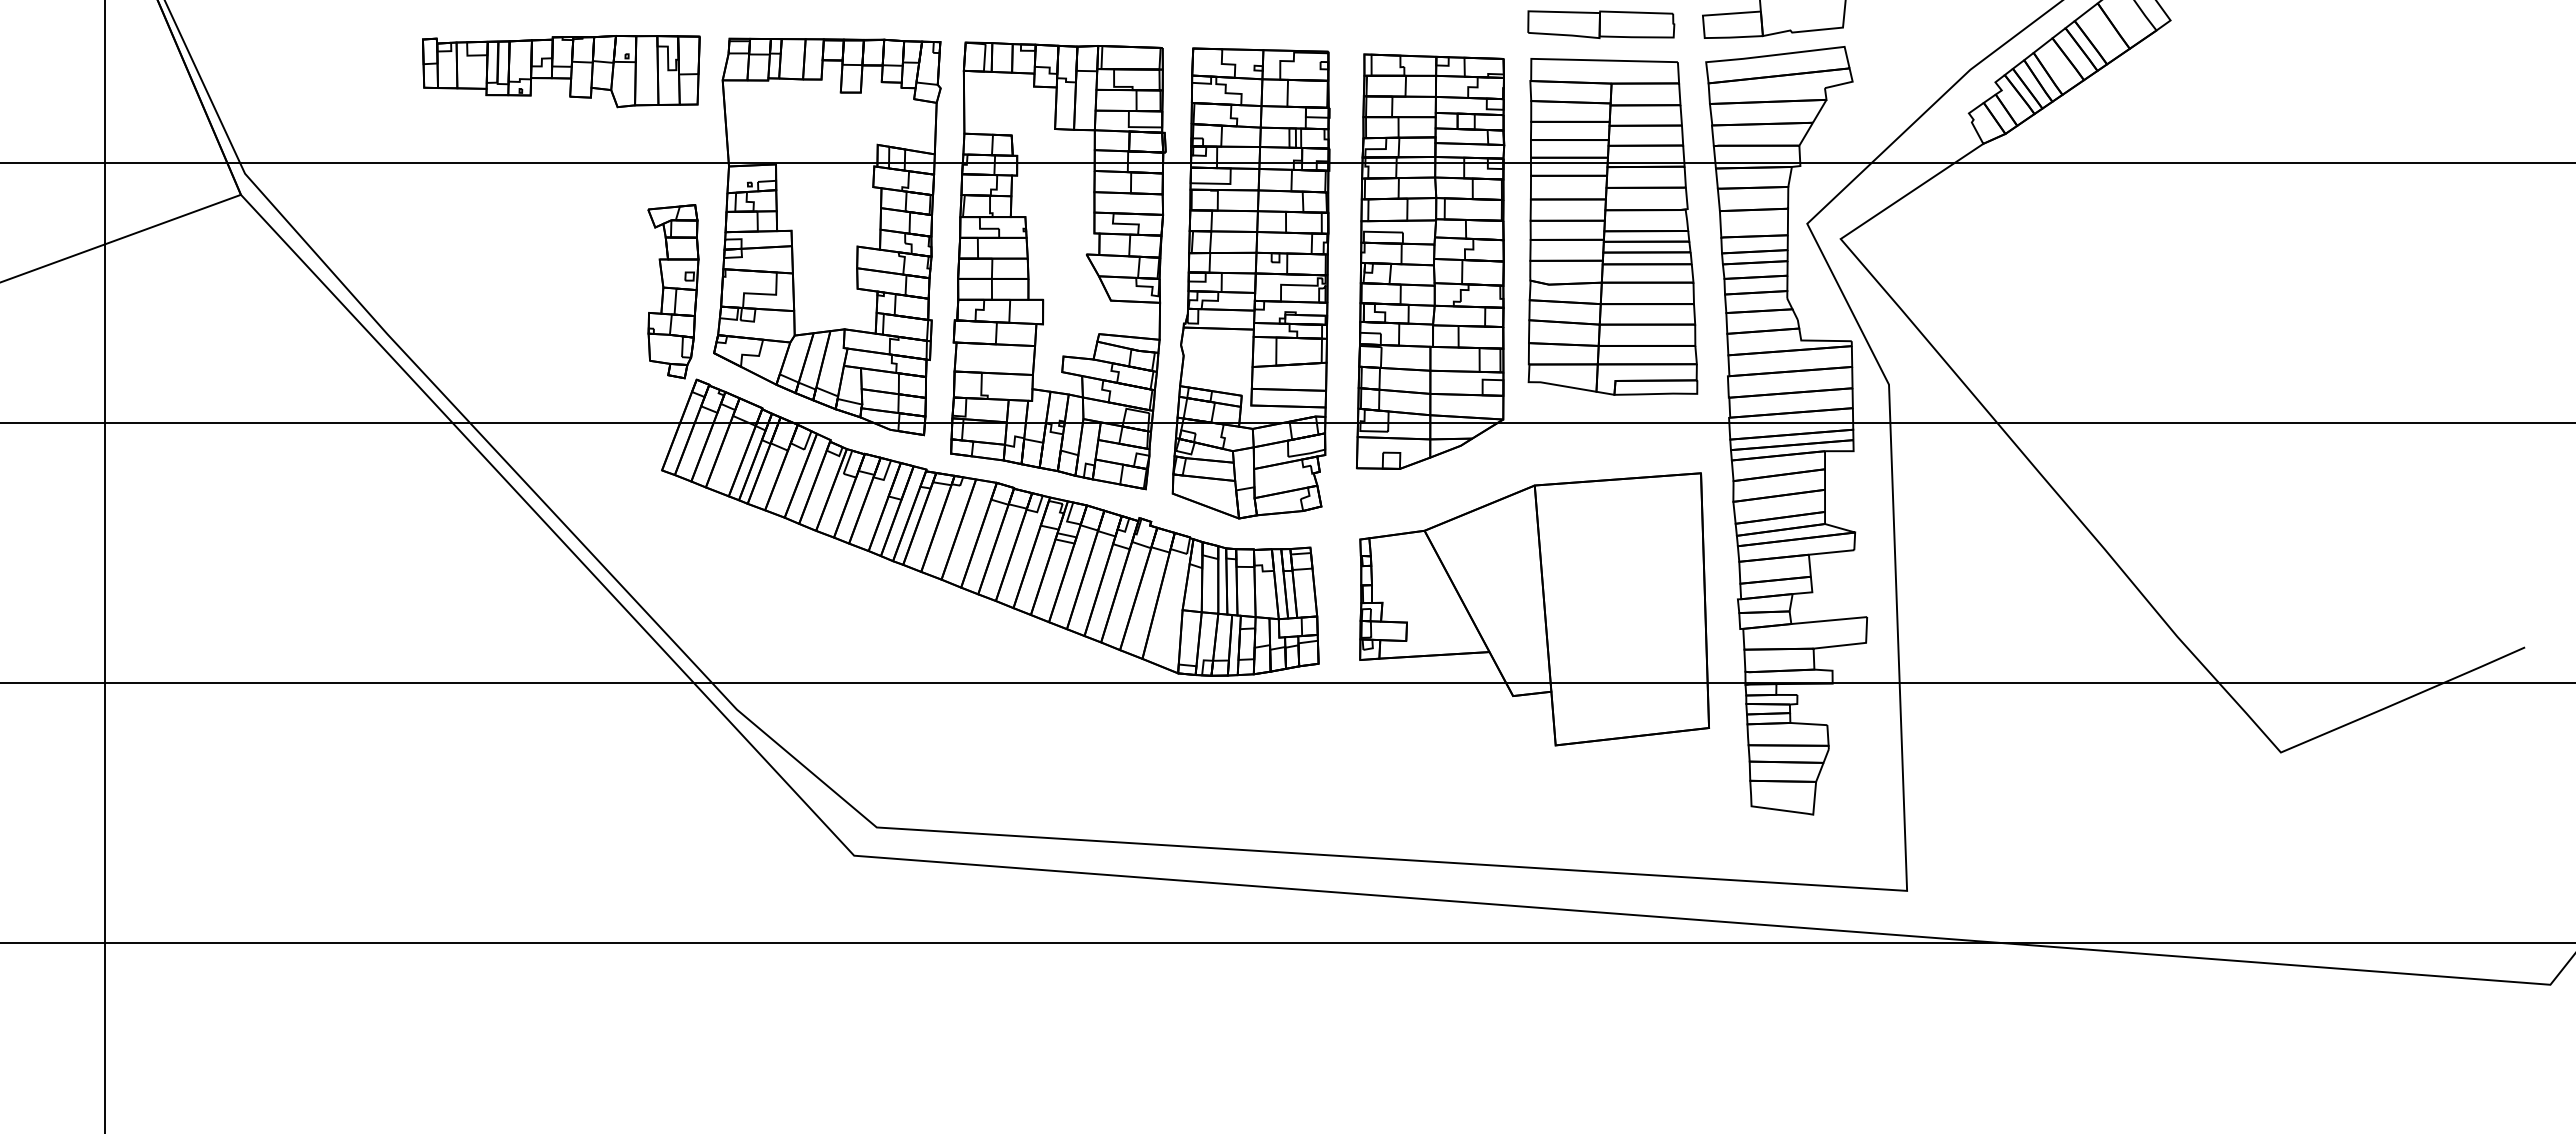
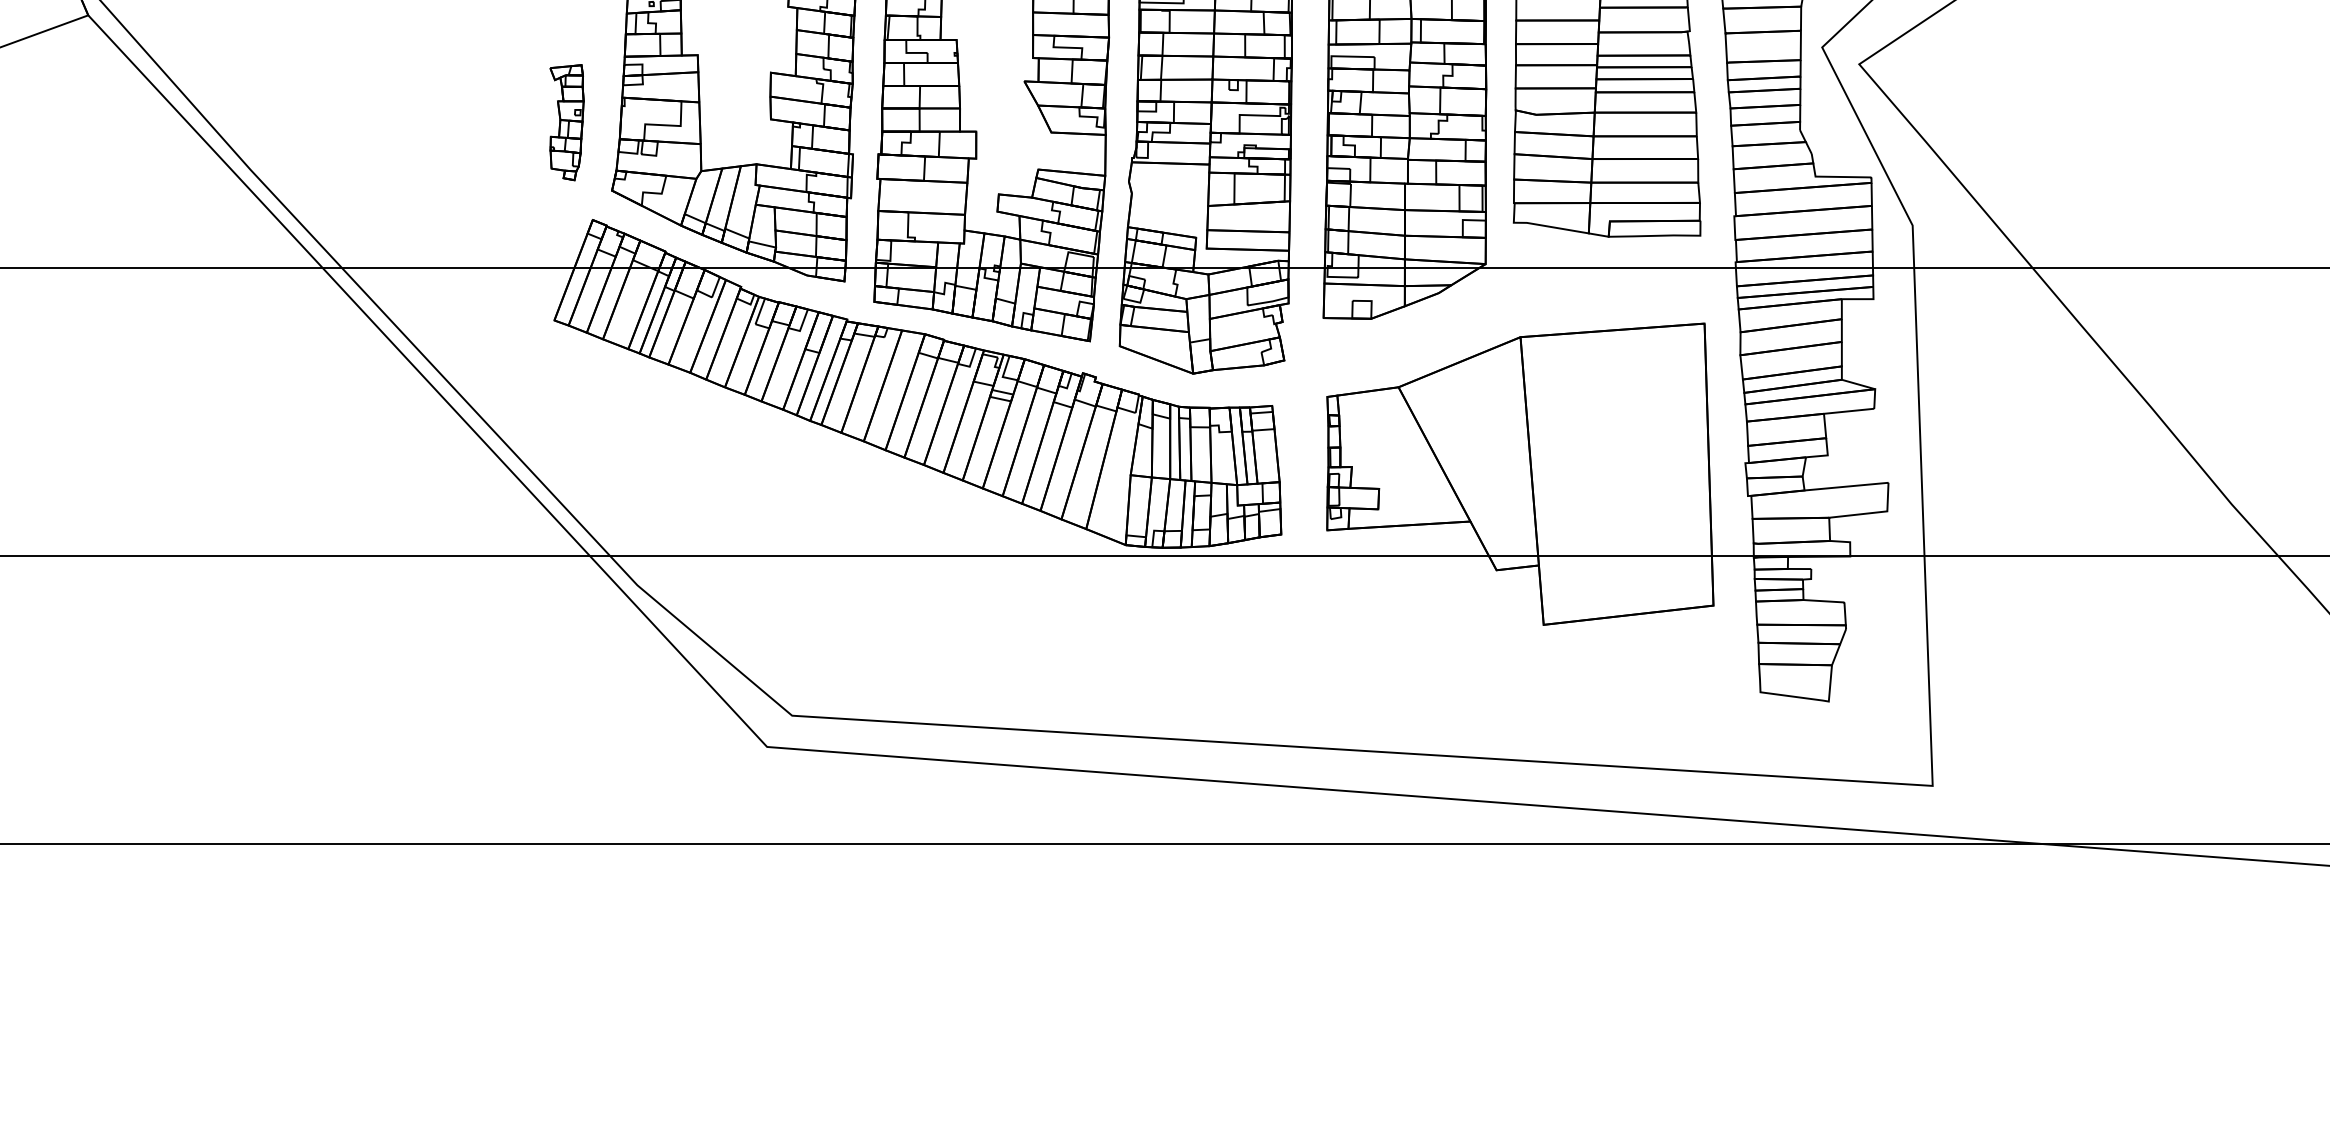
part: (673, 291) -> (567, 122), size x0.6

